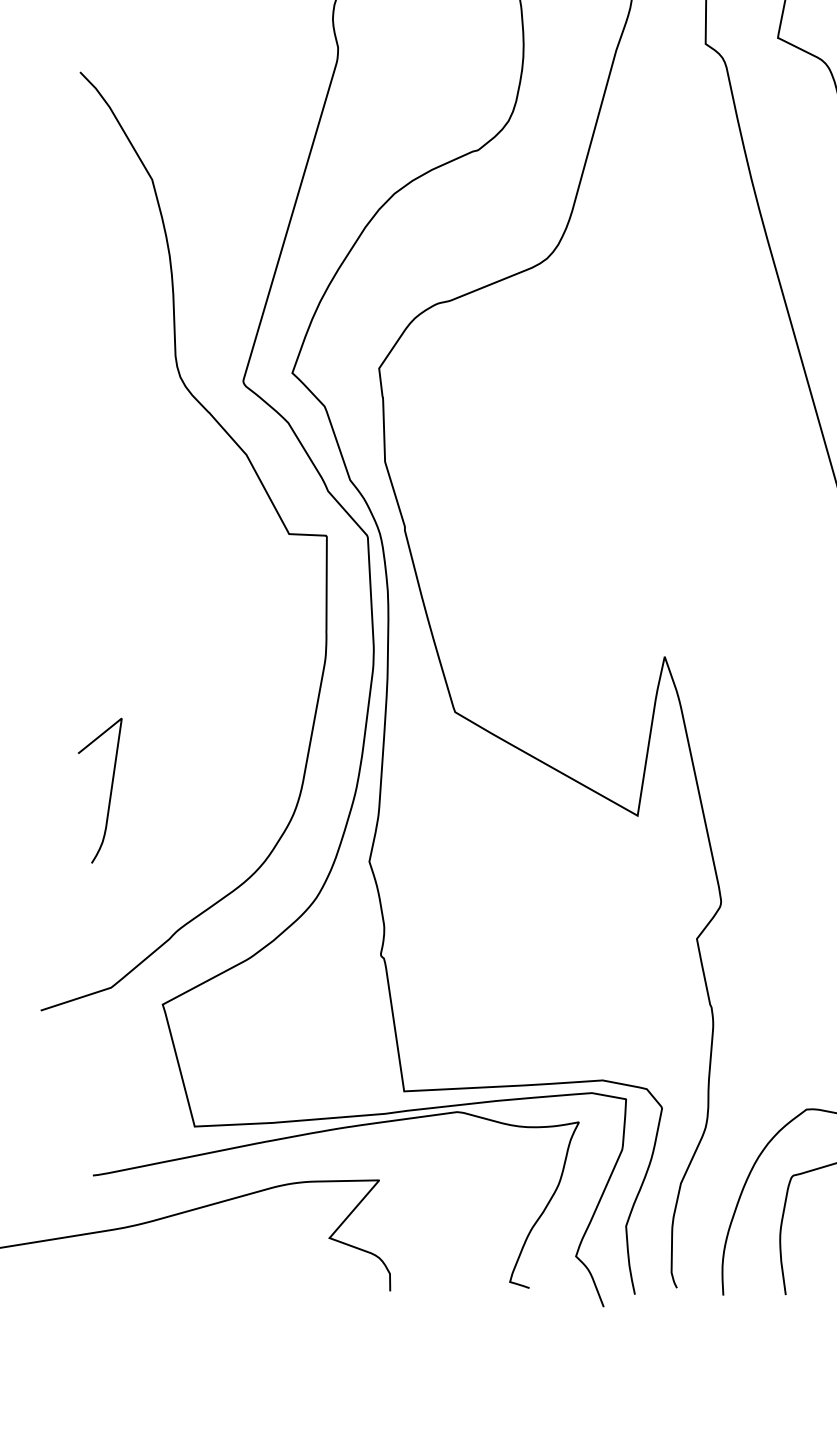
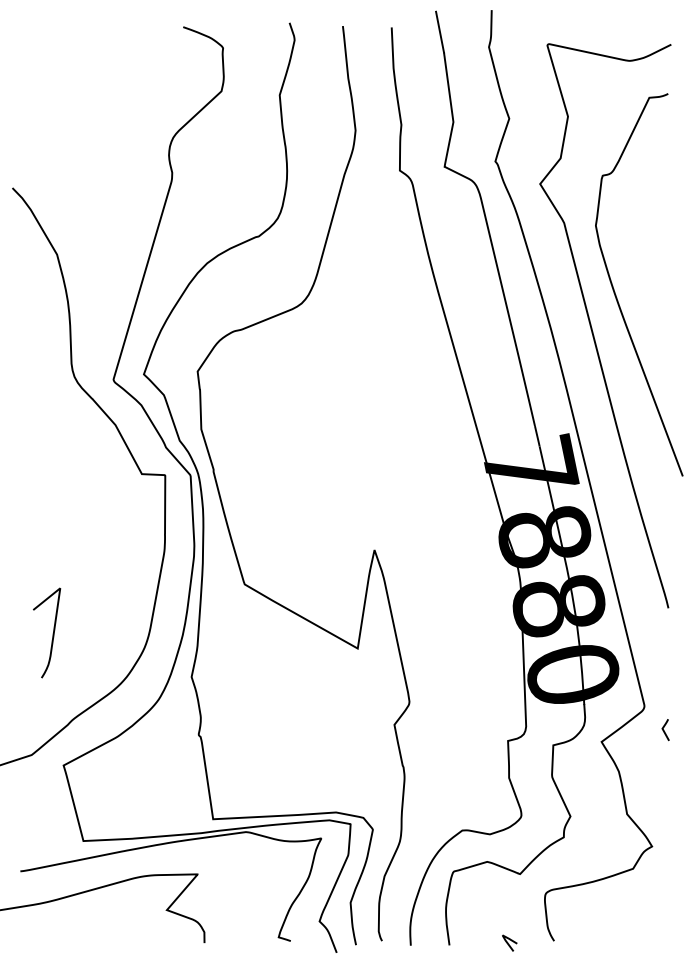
curve: (109, 791) -> (52, 633), moved

